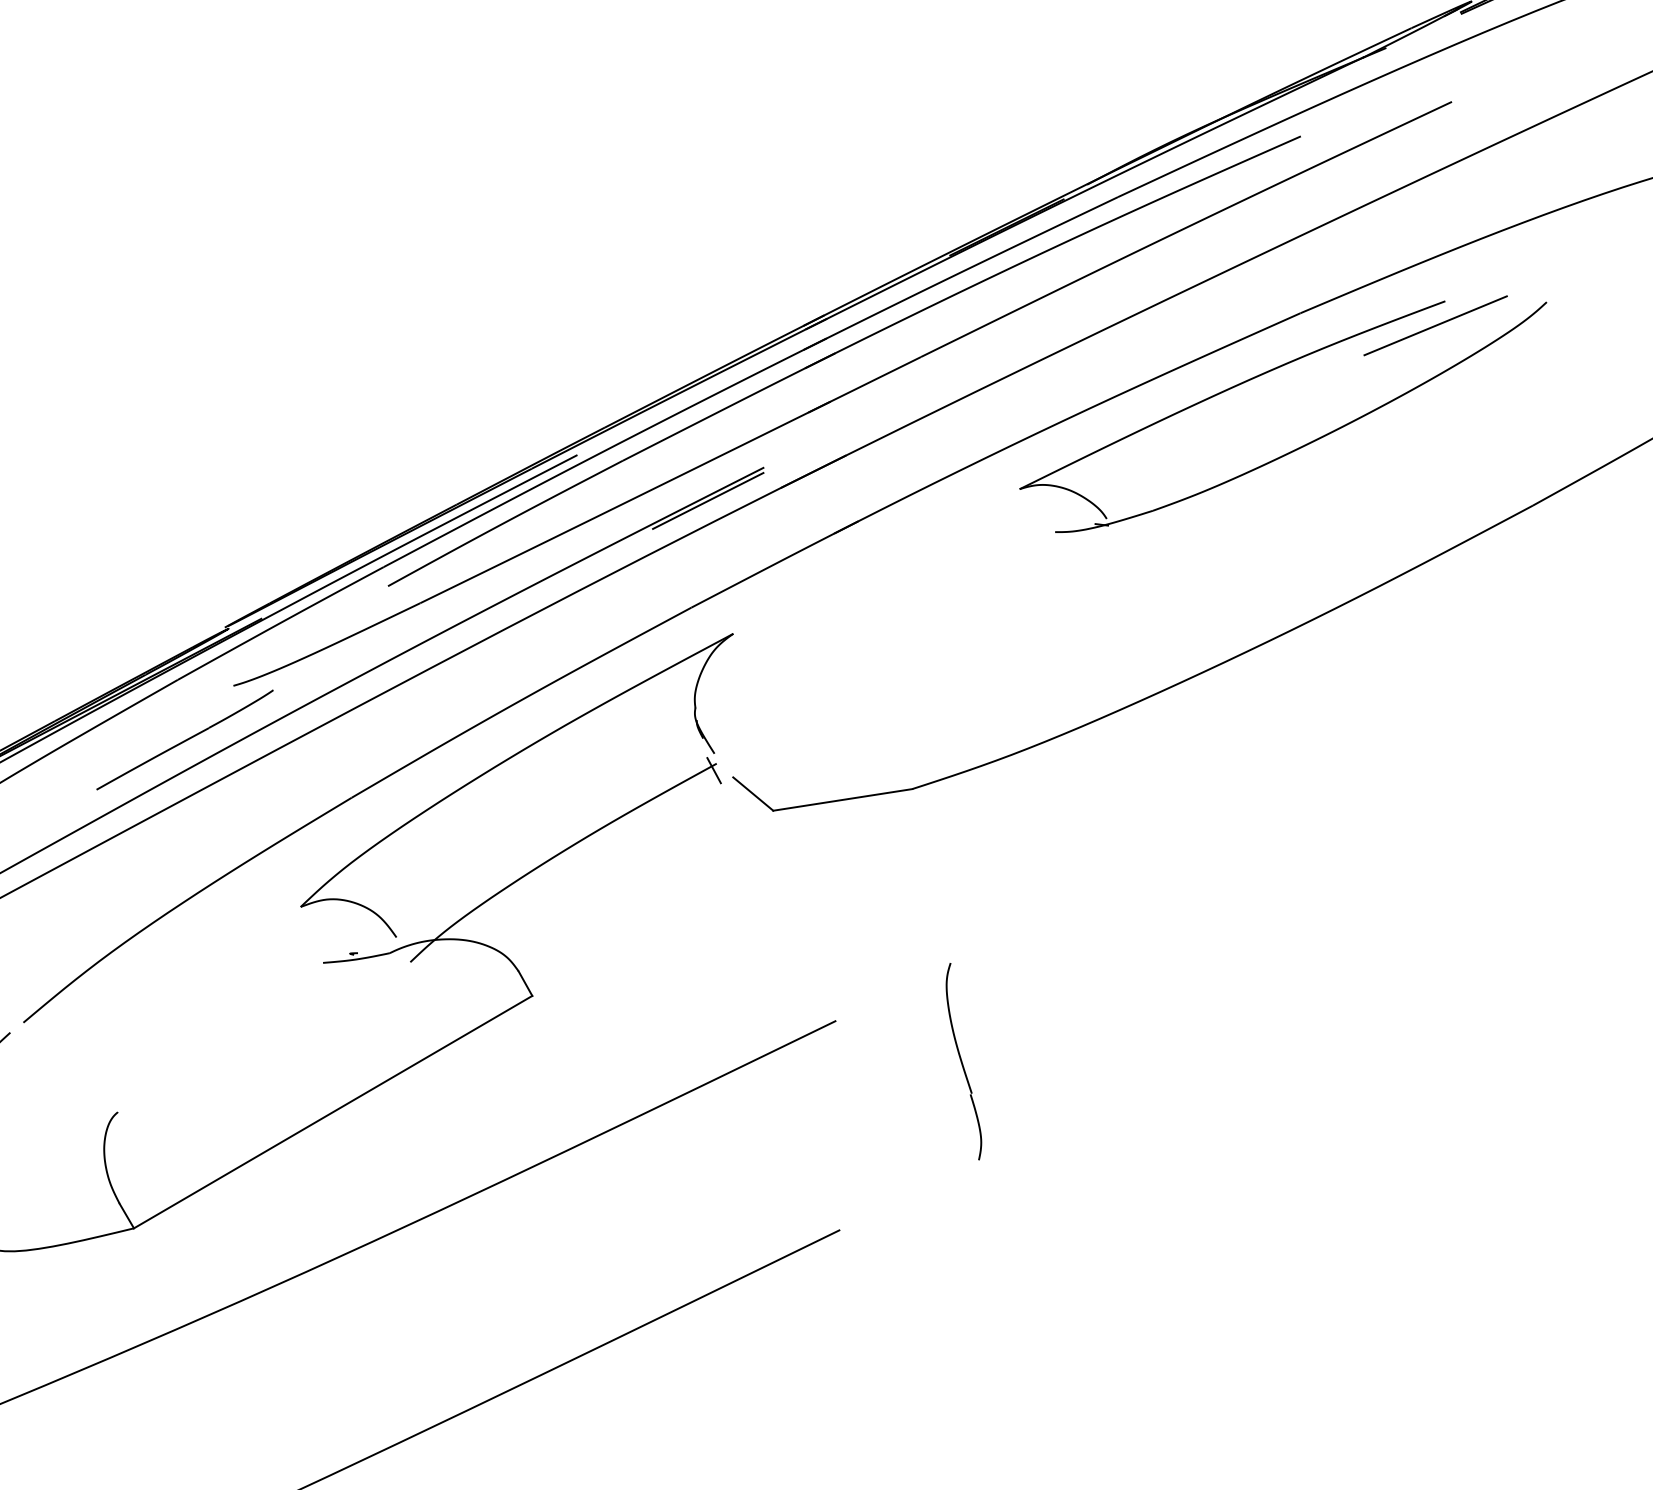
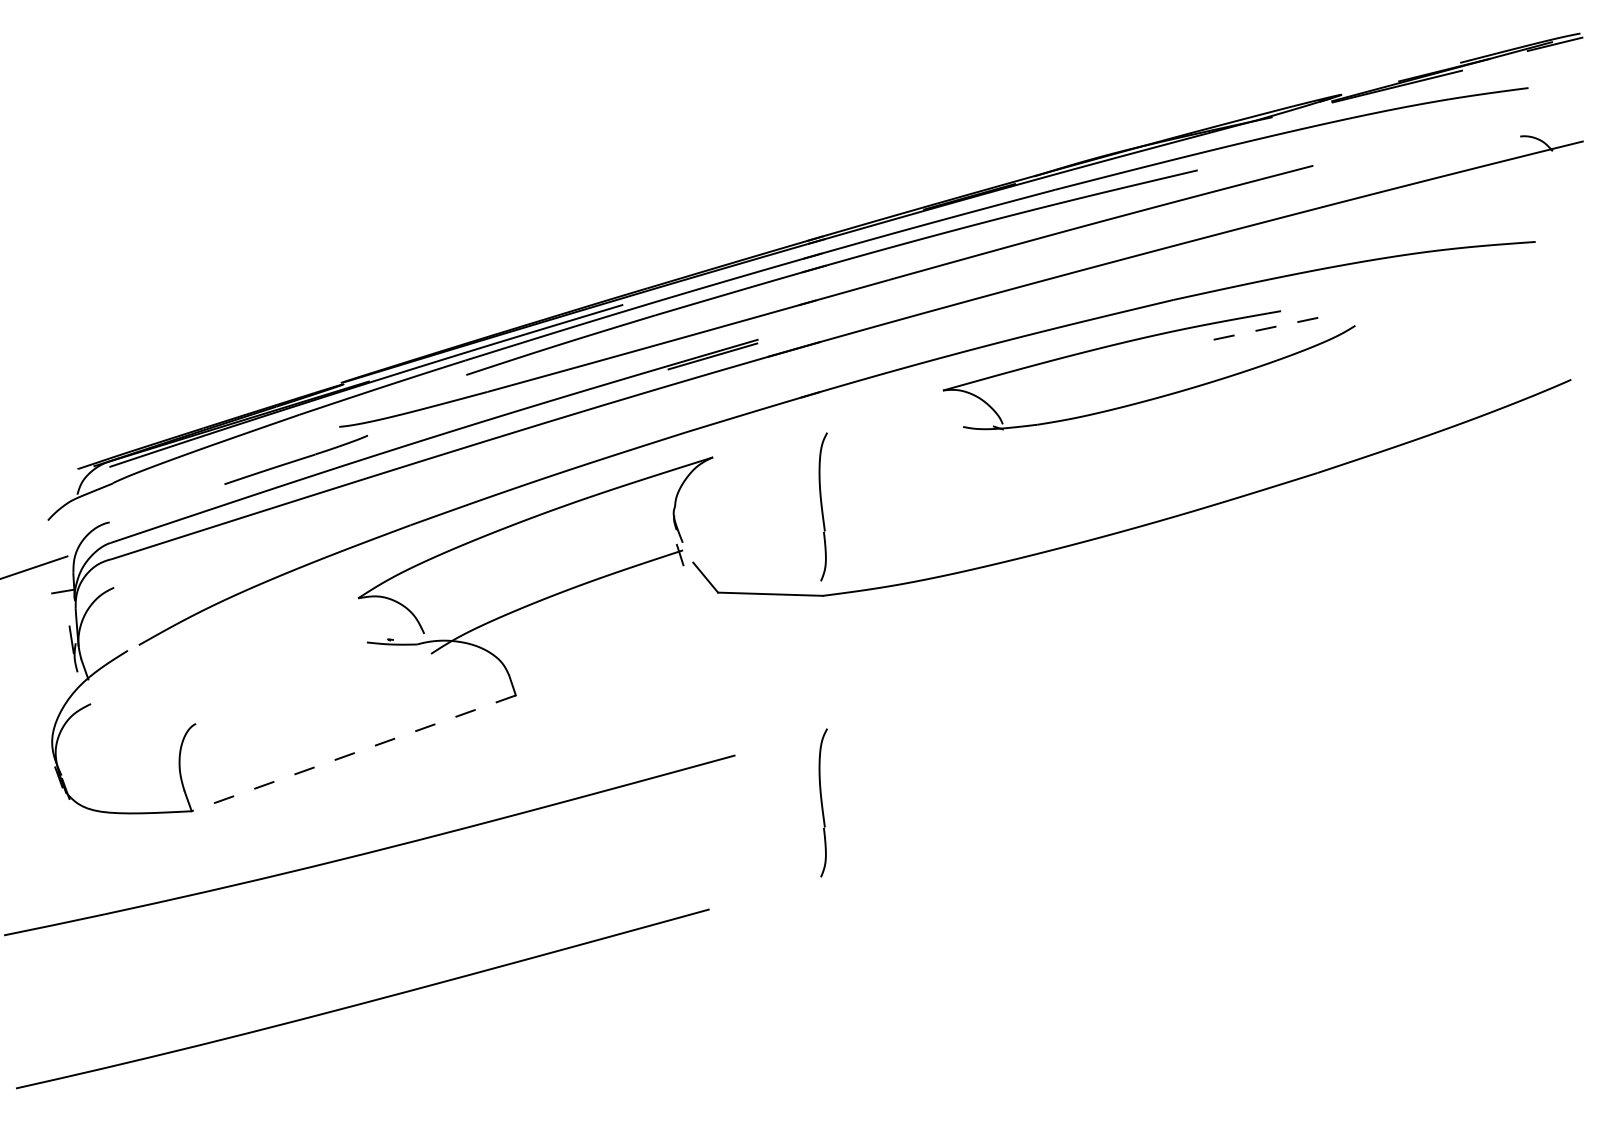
line: (1436, 325) -> (1271, 327), solid -> dashed
part: (889, 671) -> (822, 506), added
line: (332, 1112) -> (353, 753), solid -> dashed

